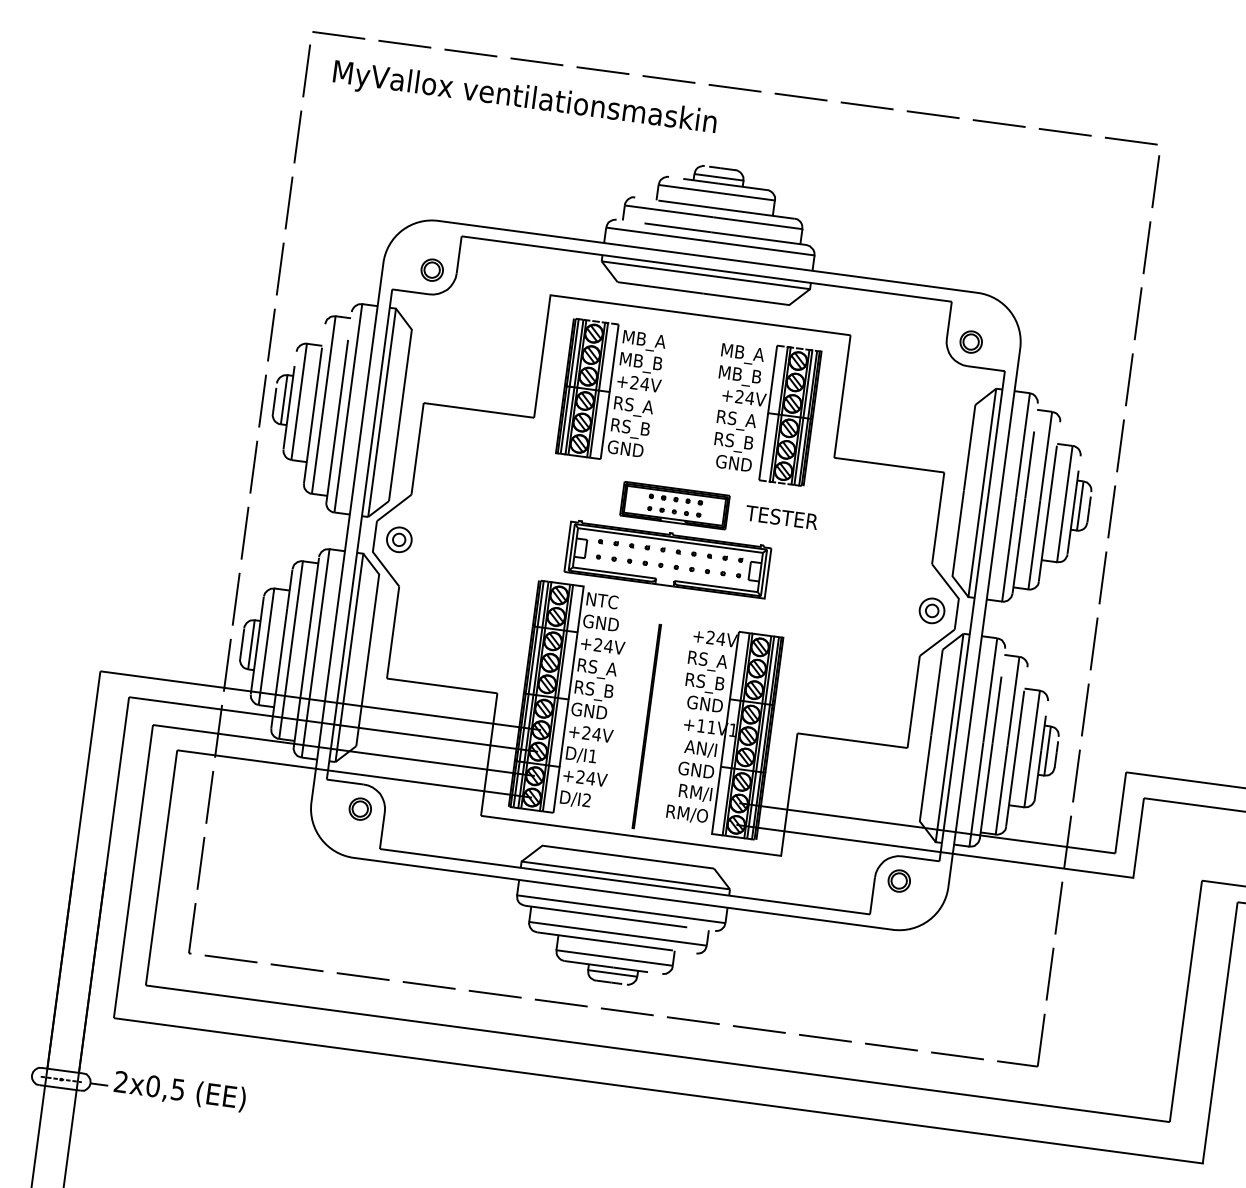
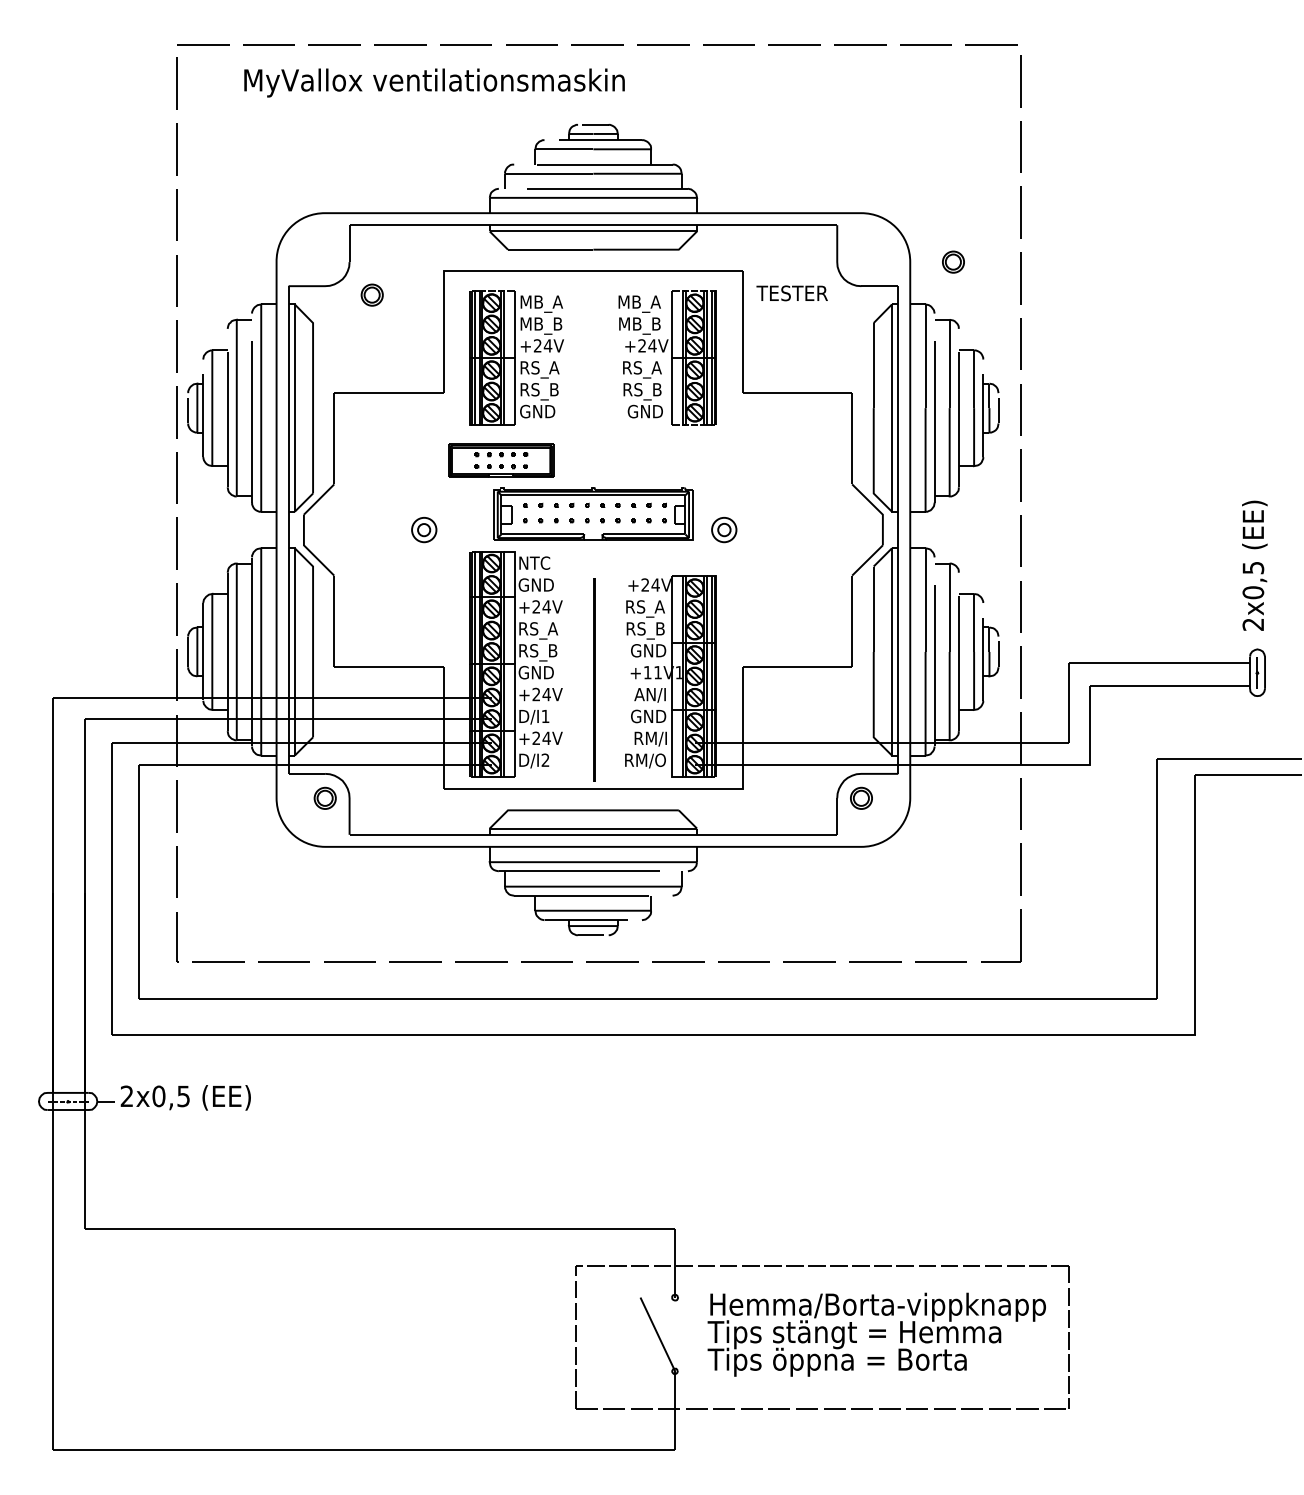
text: (524, 98) -> (434, 82), moved
part: (431, 269) -> (371, 294), moved
part: (971, 341) -> (953, 261), moved
part: (675, 505) -> (501, 460), moved
text: (781, 517) -> (791, 293), moved
part: (399, 540) -> (424, 530), moved
part: (932, 611) -> (724, 530), moved

